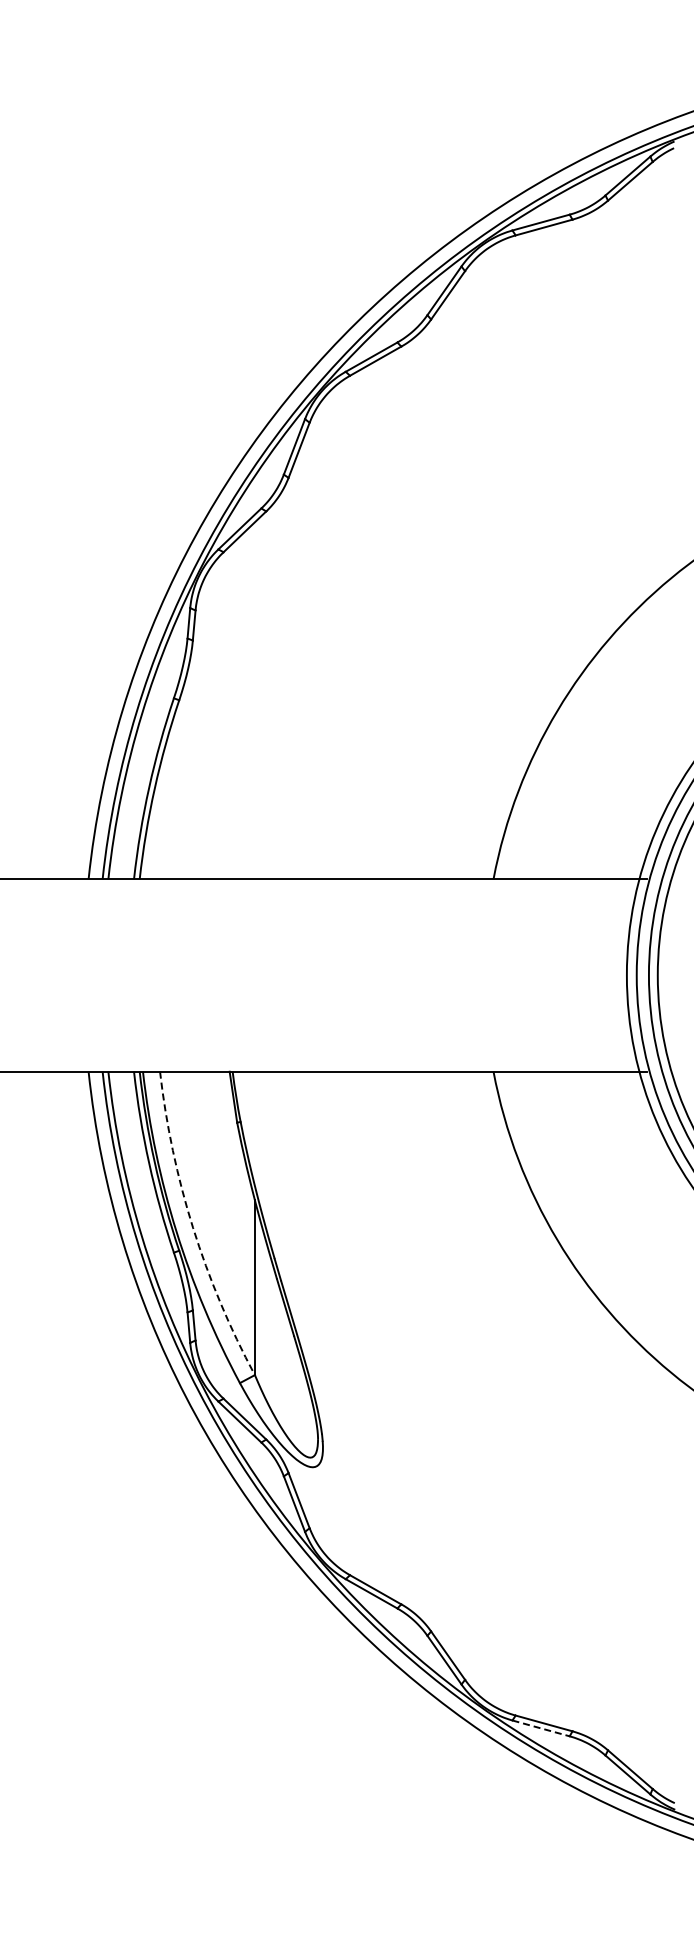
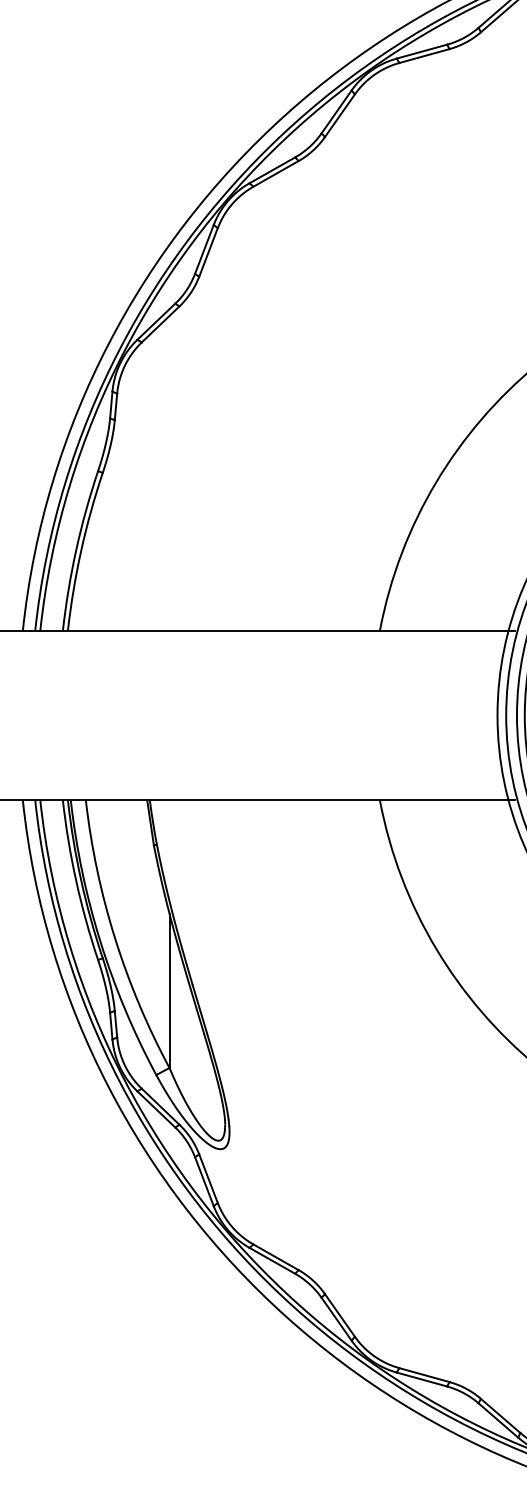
arc: (193, 1227) -> (115, 937), dashed -> solid
line: (541, 1728) -> (422, 1379), dashed -> solid

